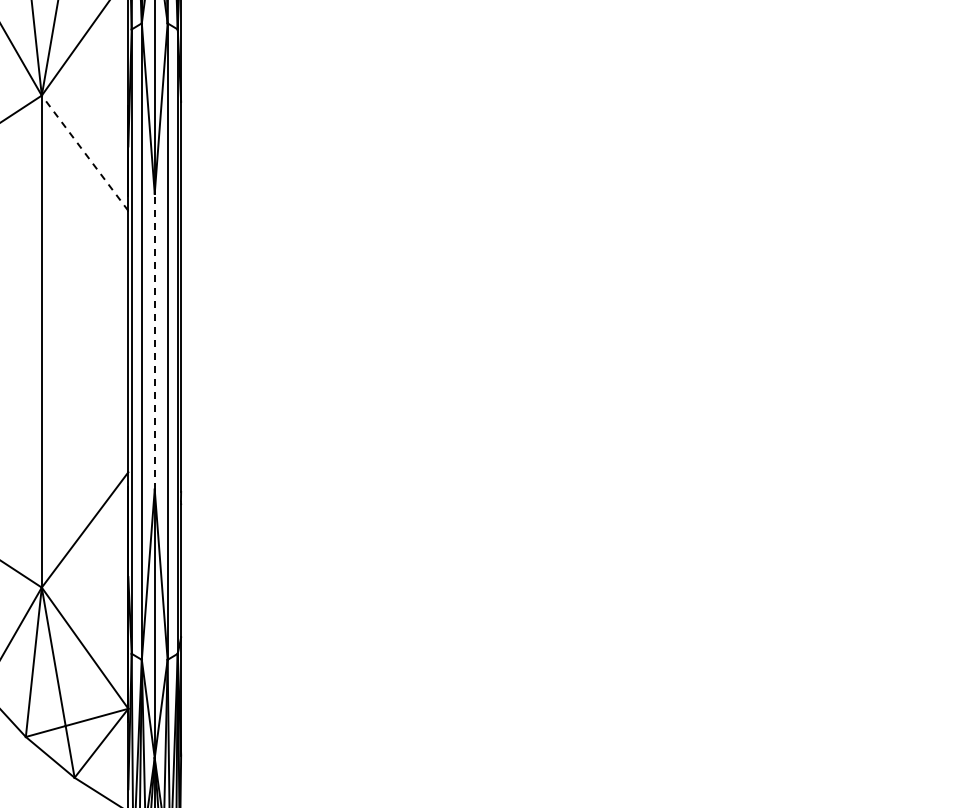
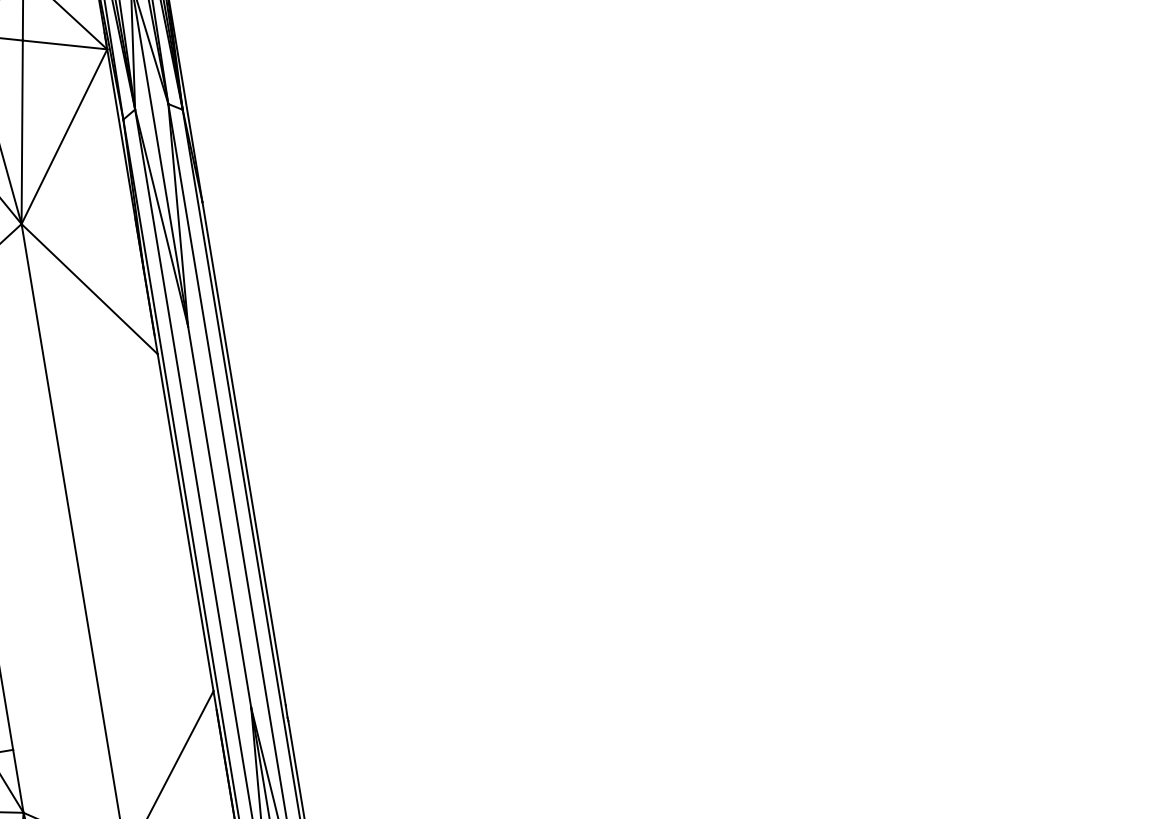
line: (84, 152) -> (88, 288), dashed -> solid
line: (154, 341) -> (219, 516), dashed -> solid

